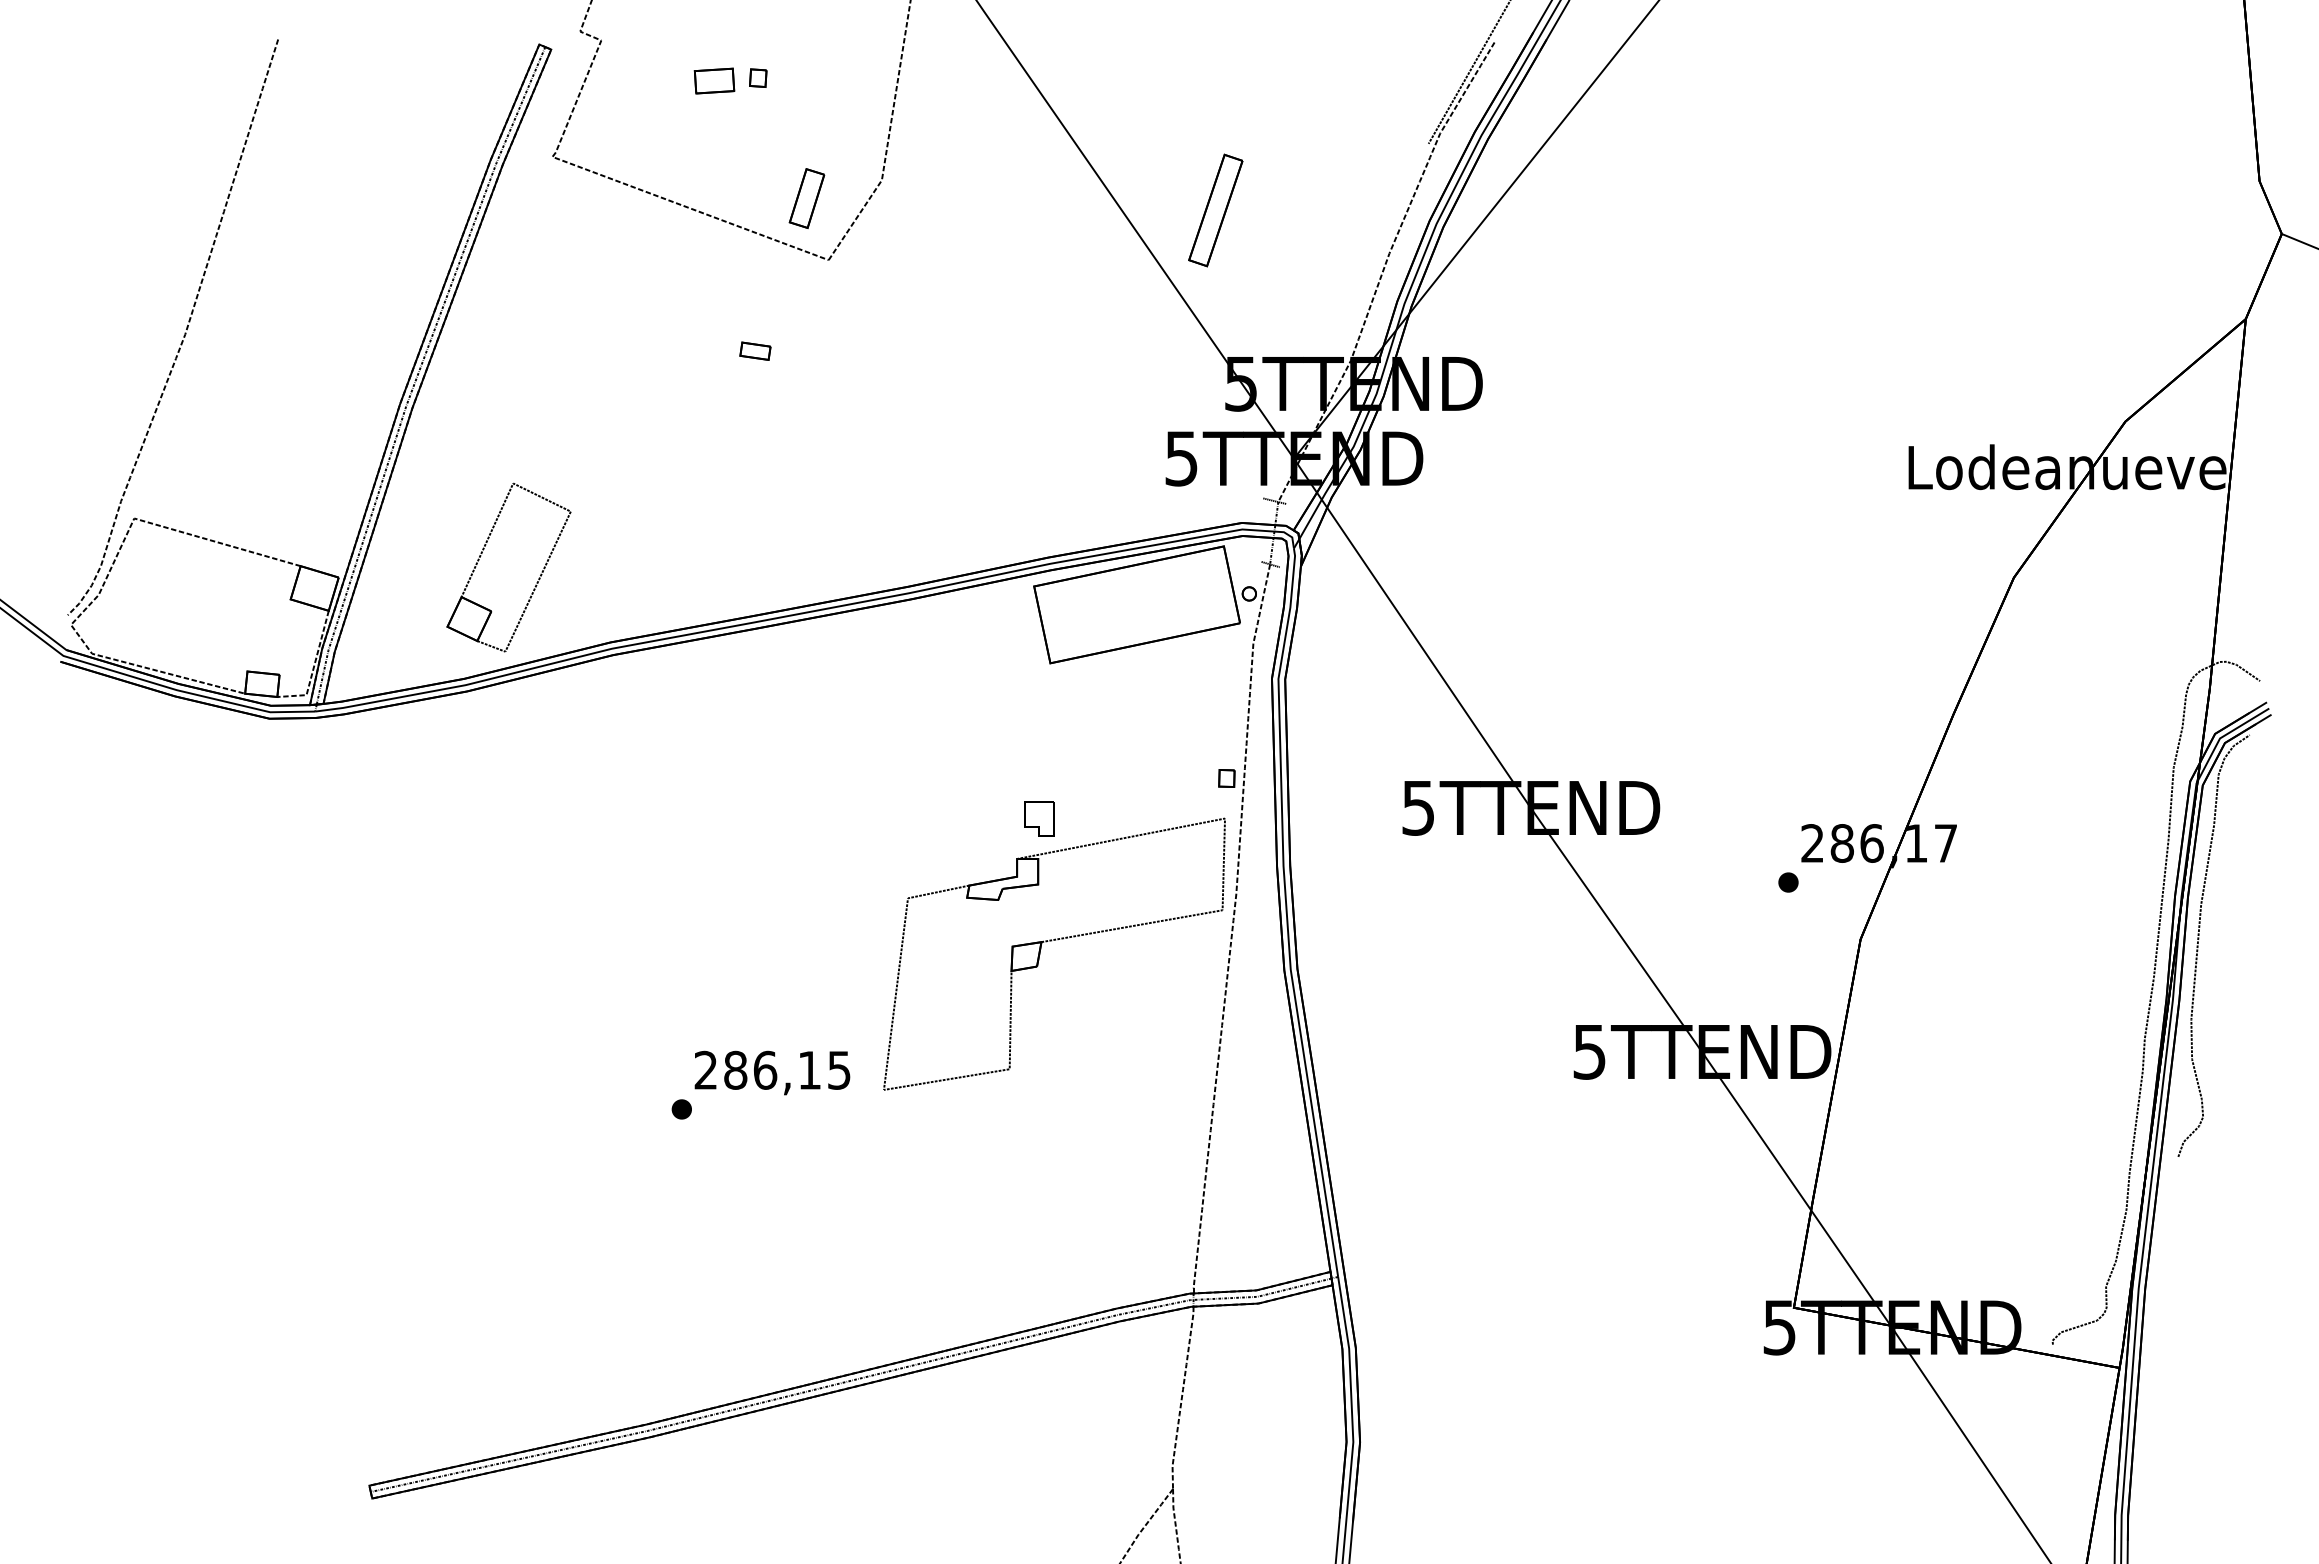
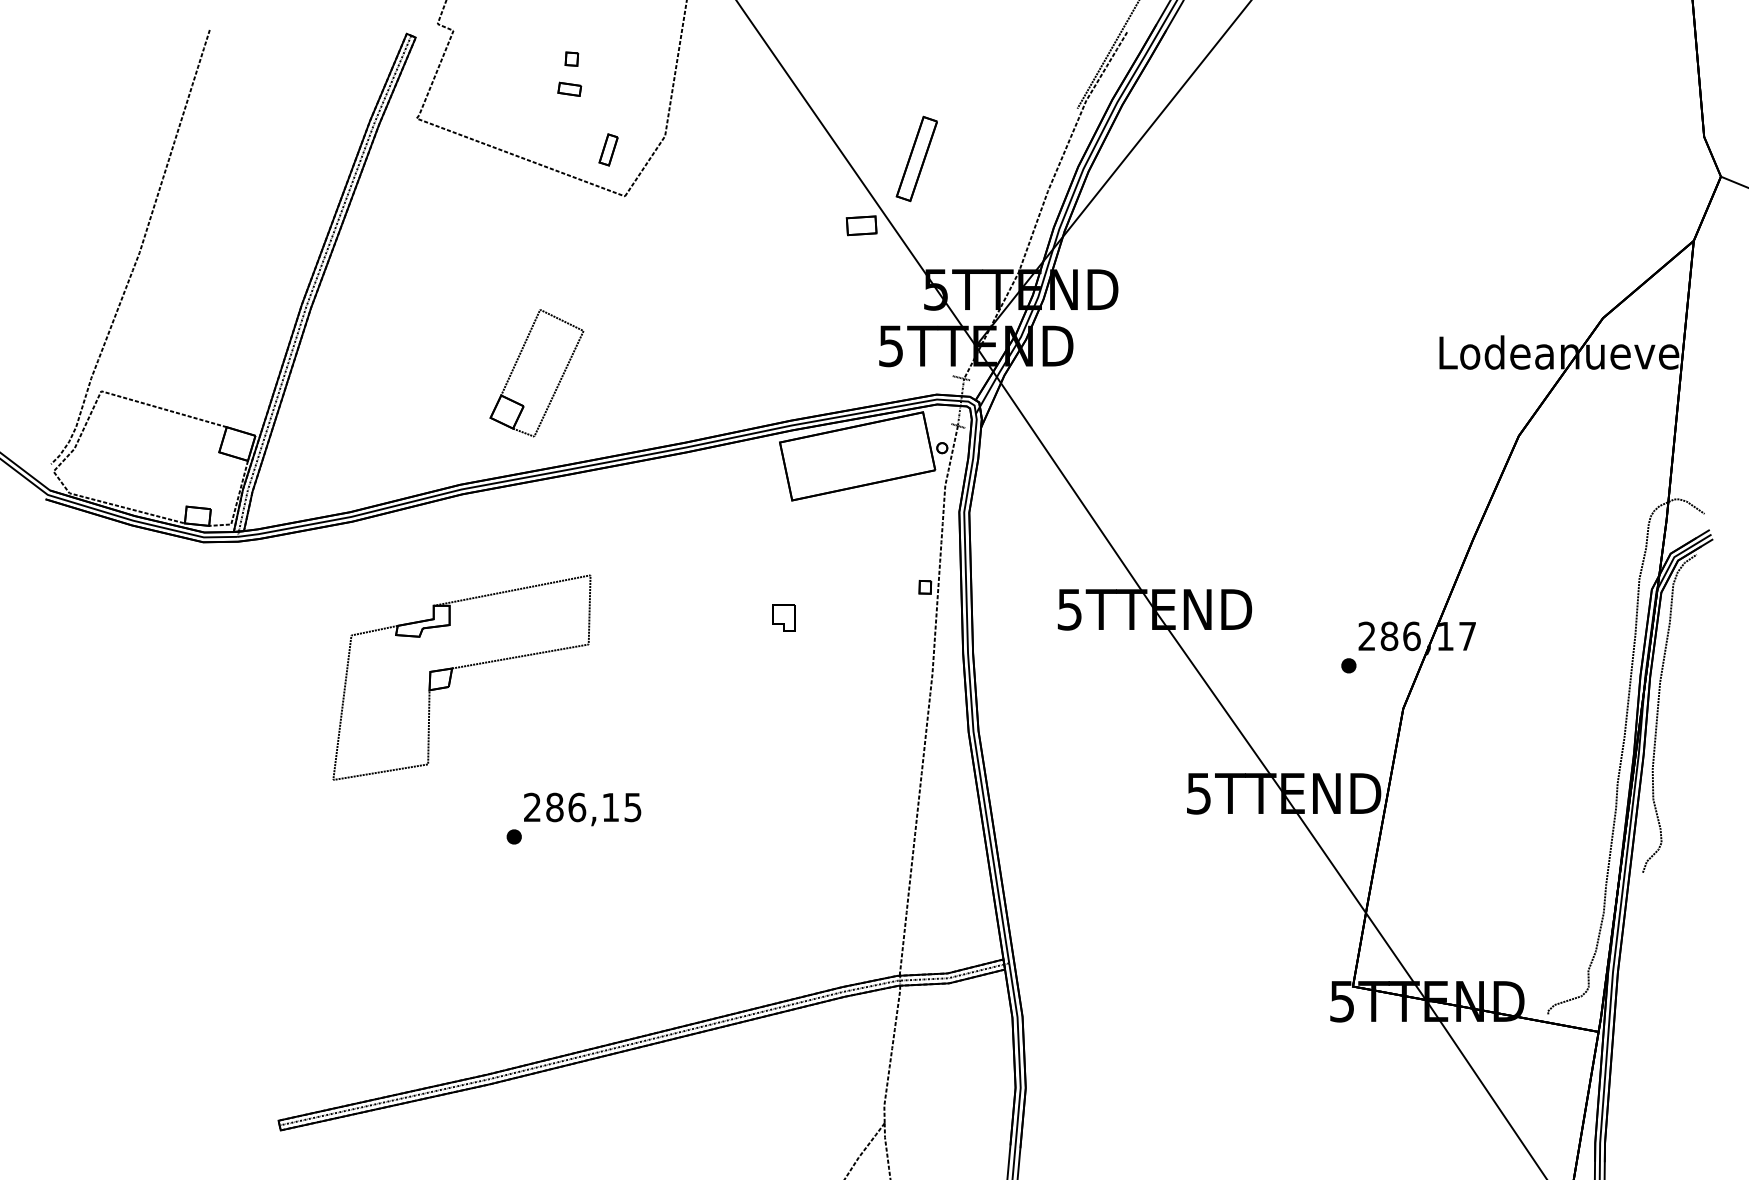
part: (714, 80) -> (861, 225), moved
part: (806, 198) -> (608, 149), size x0.7
part: (755, 350) -> (569, 88), moved
part: (481, 556) -> (516, 364), moved
part: (1051, 941) -> (459, 668), moved

